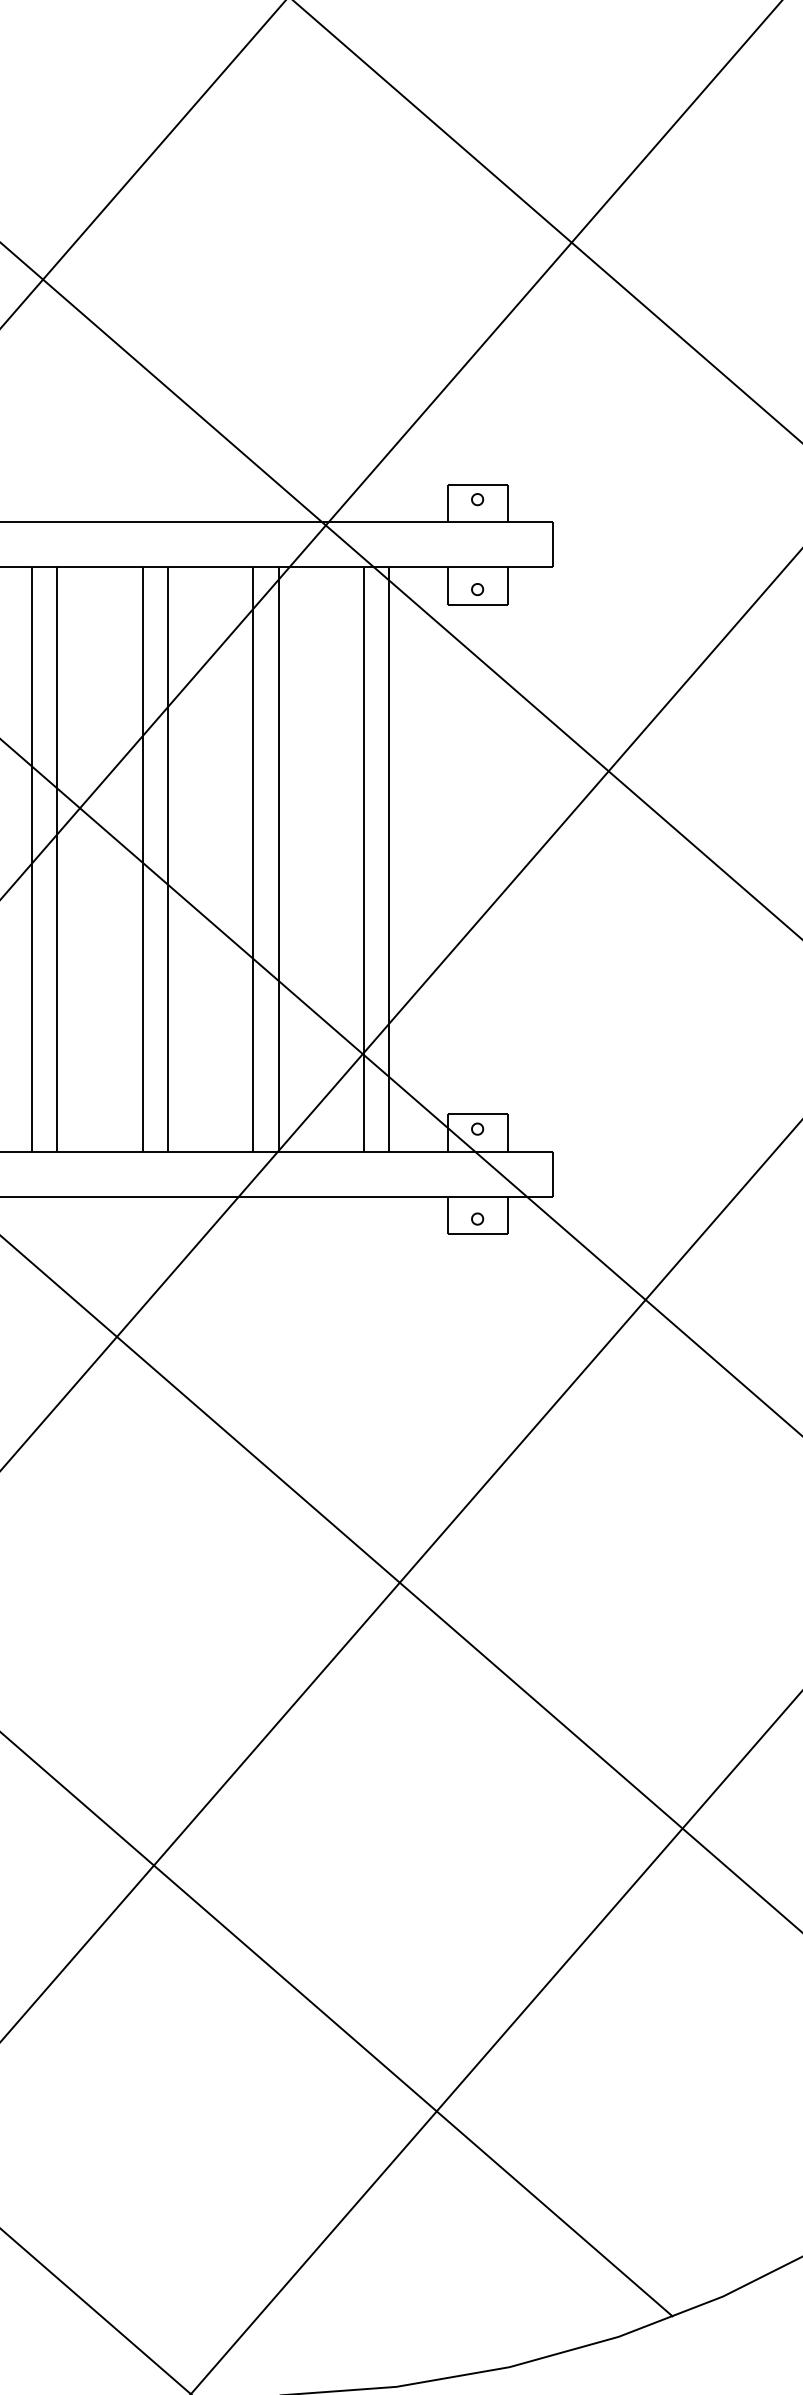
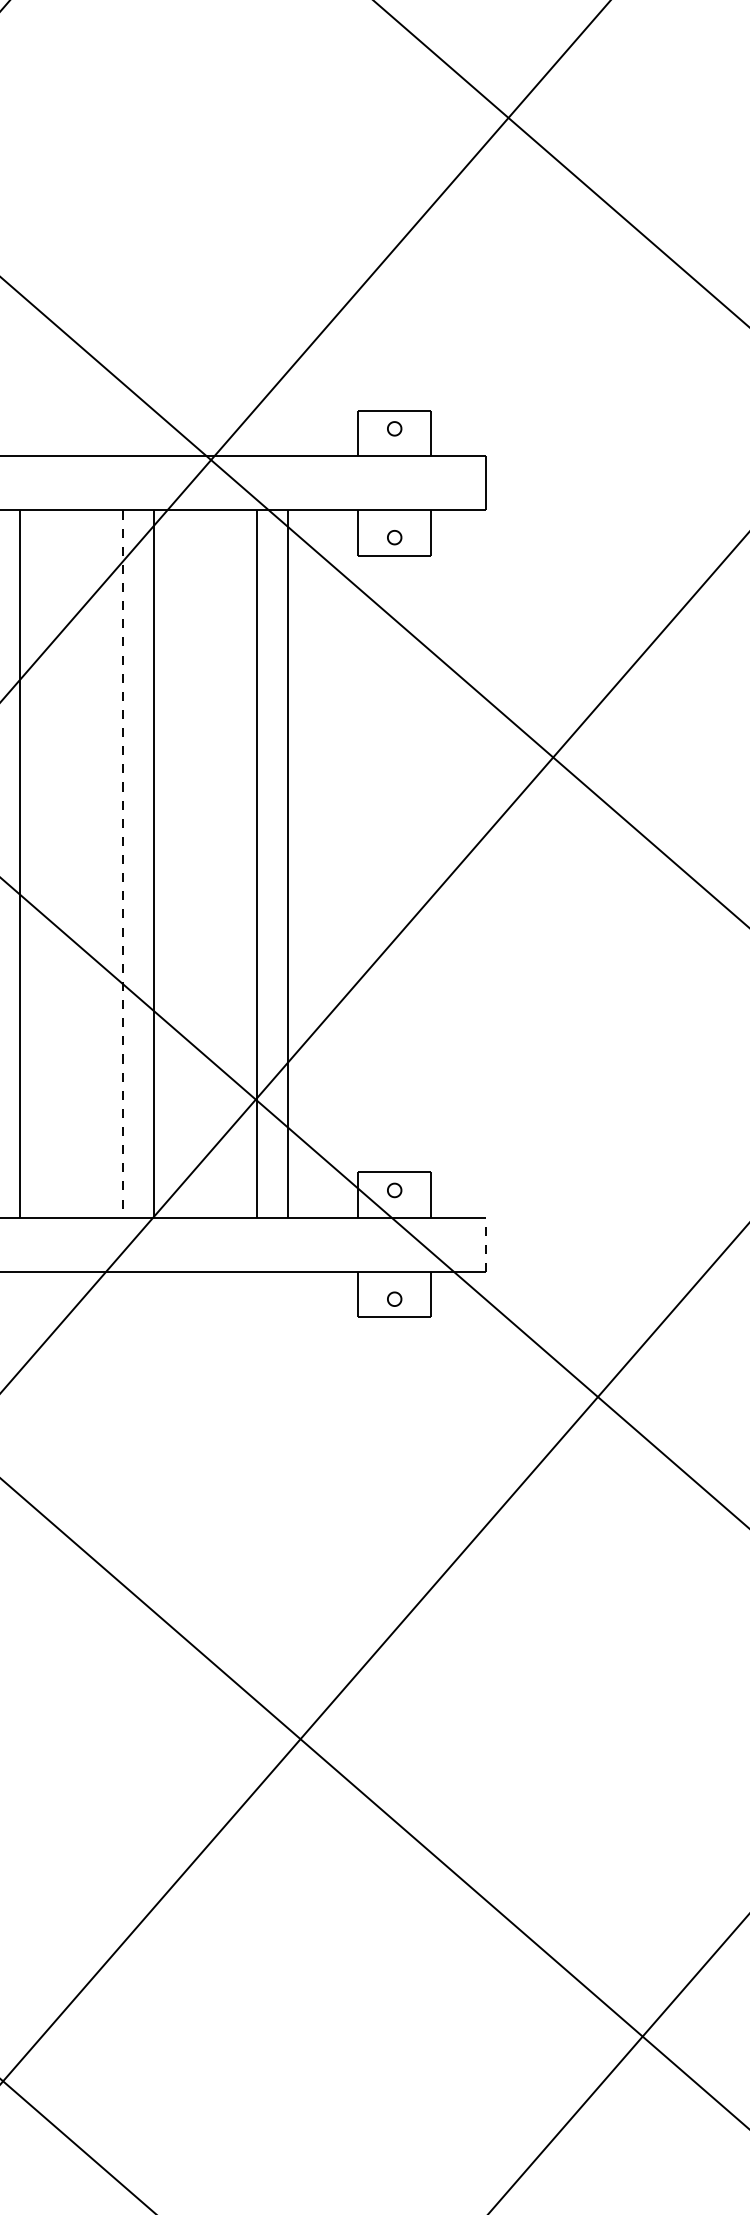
line: (253, 859) -> (123, 864), solid -> dashed
line: (553, 1173) -> (486, 1244), solid -> dashed

